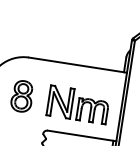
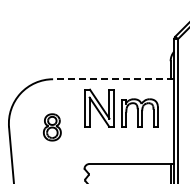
line: (77, 65) -> (113, 79), solid -> dashed
part: (22, 96) -> (52, 127), size x0.7
part: (78, 104) -> (121, 107), moved

